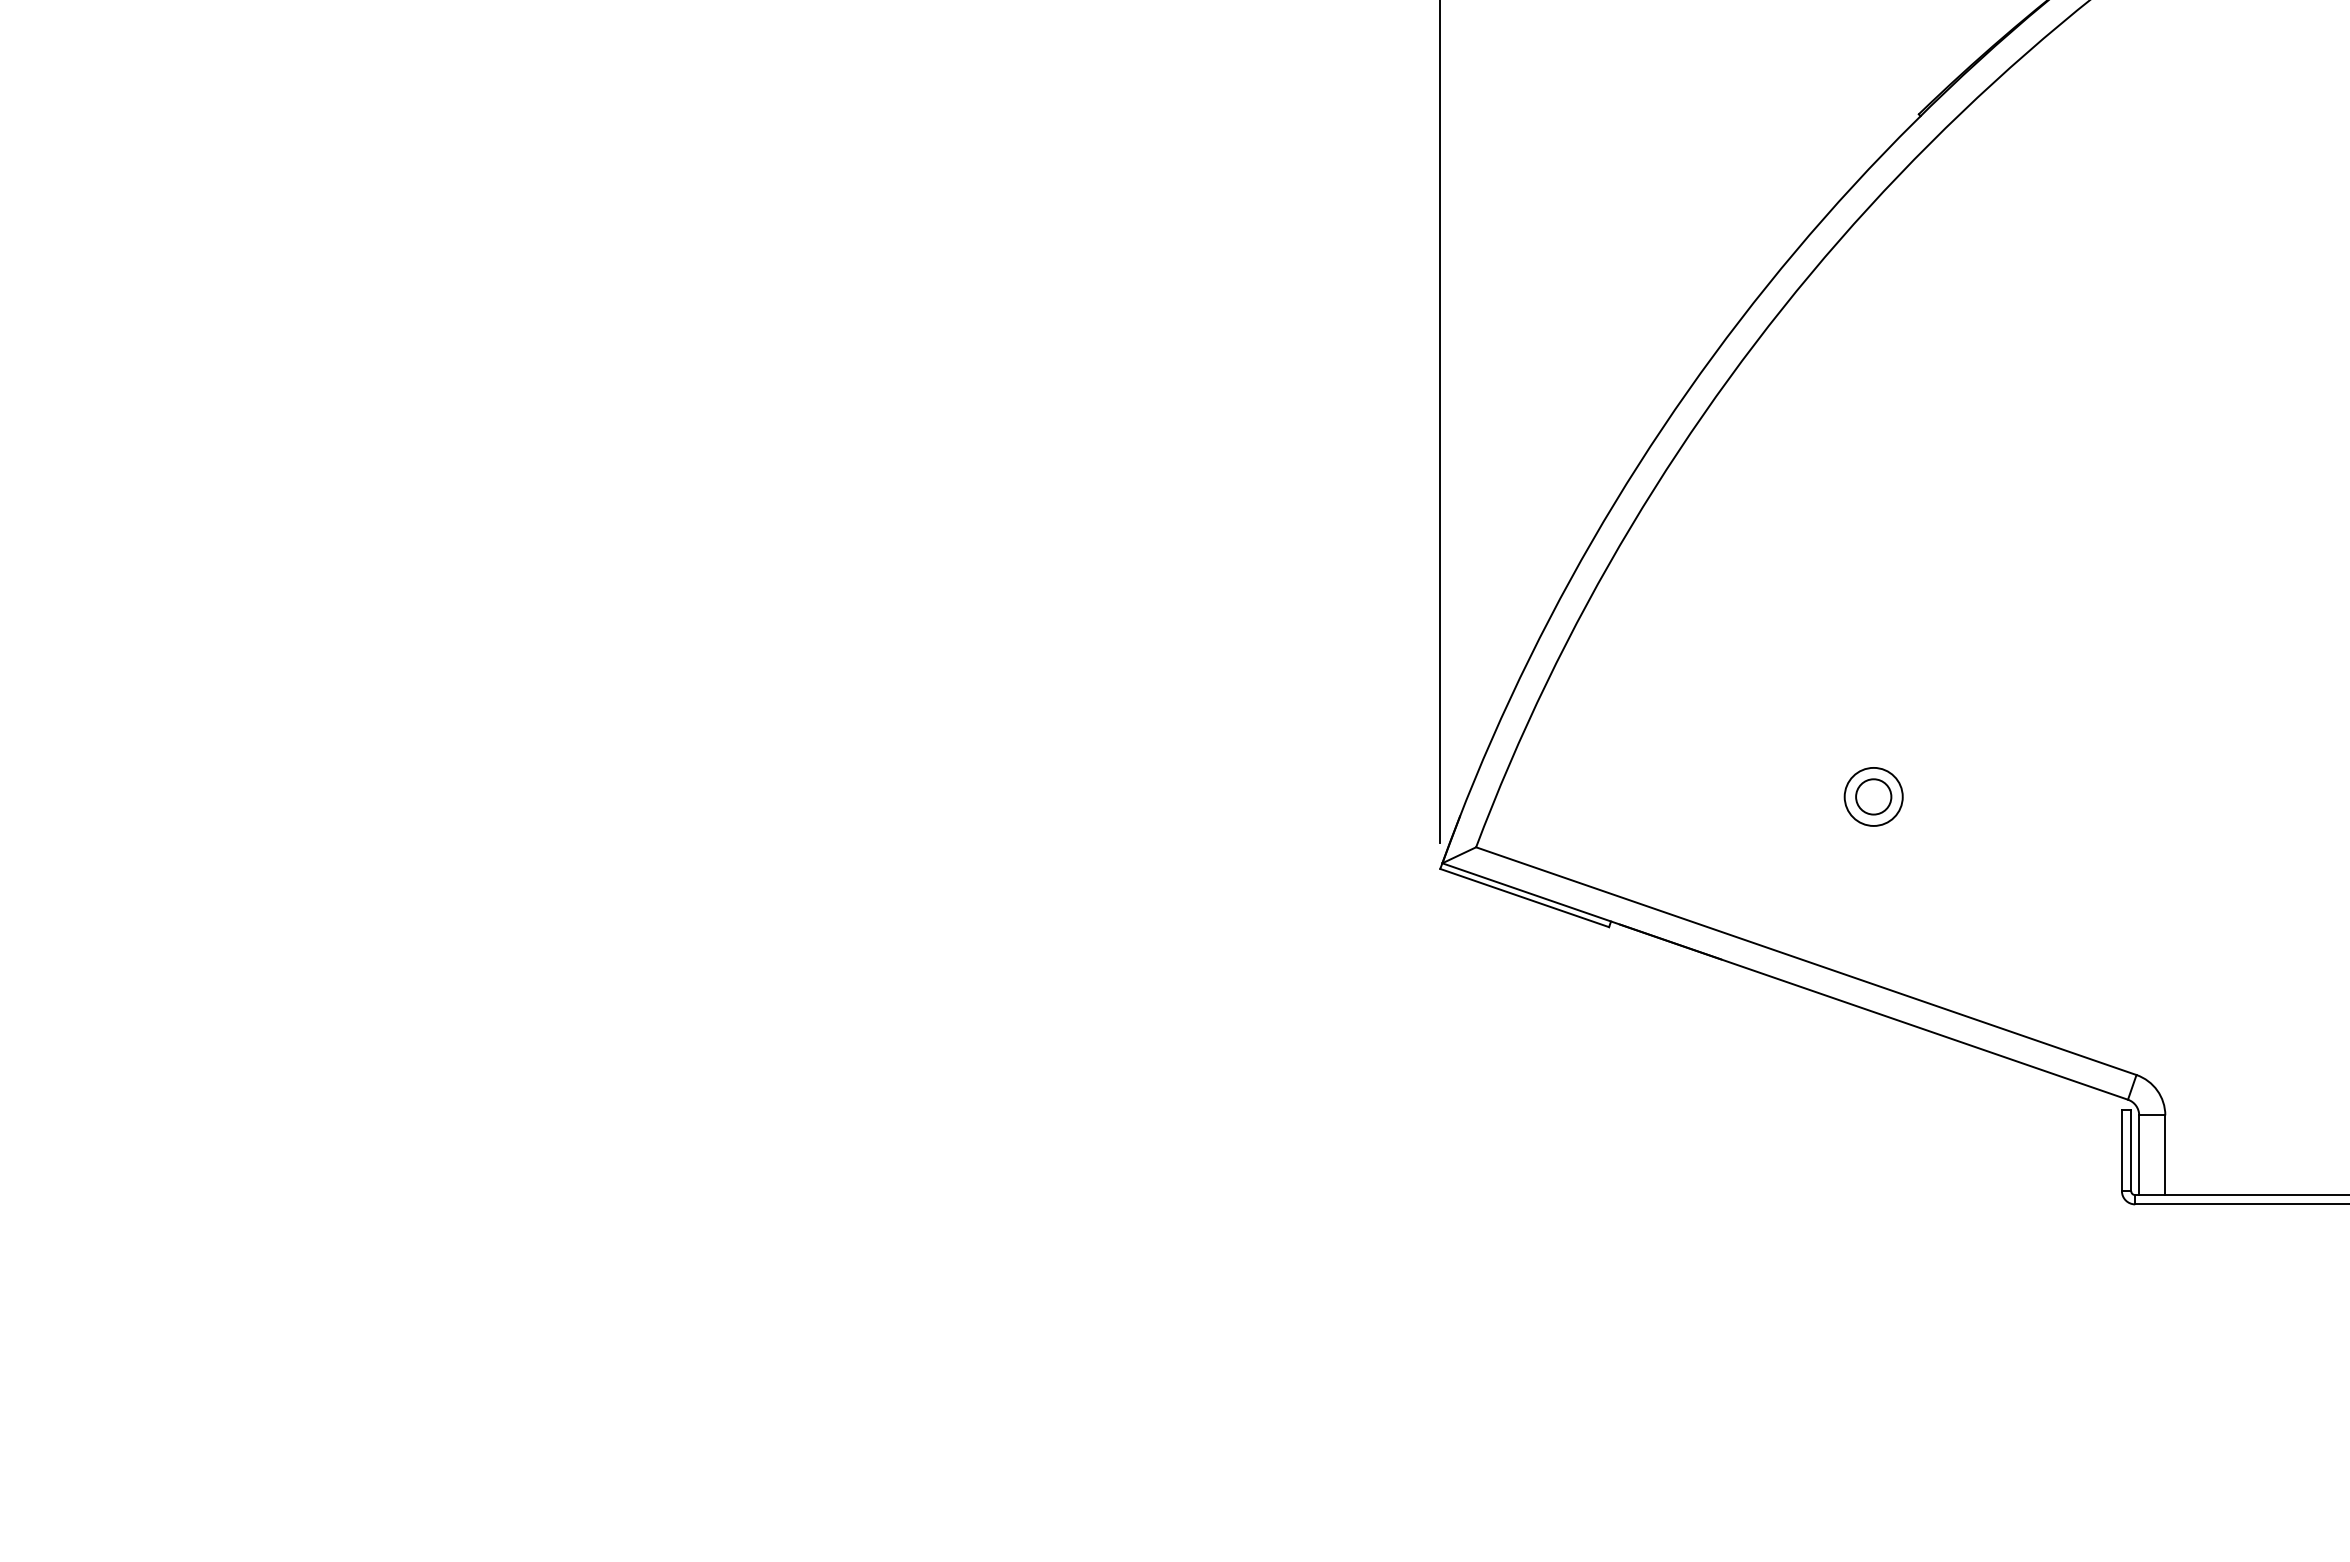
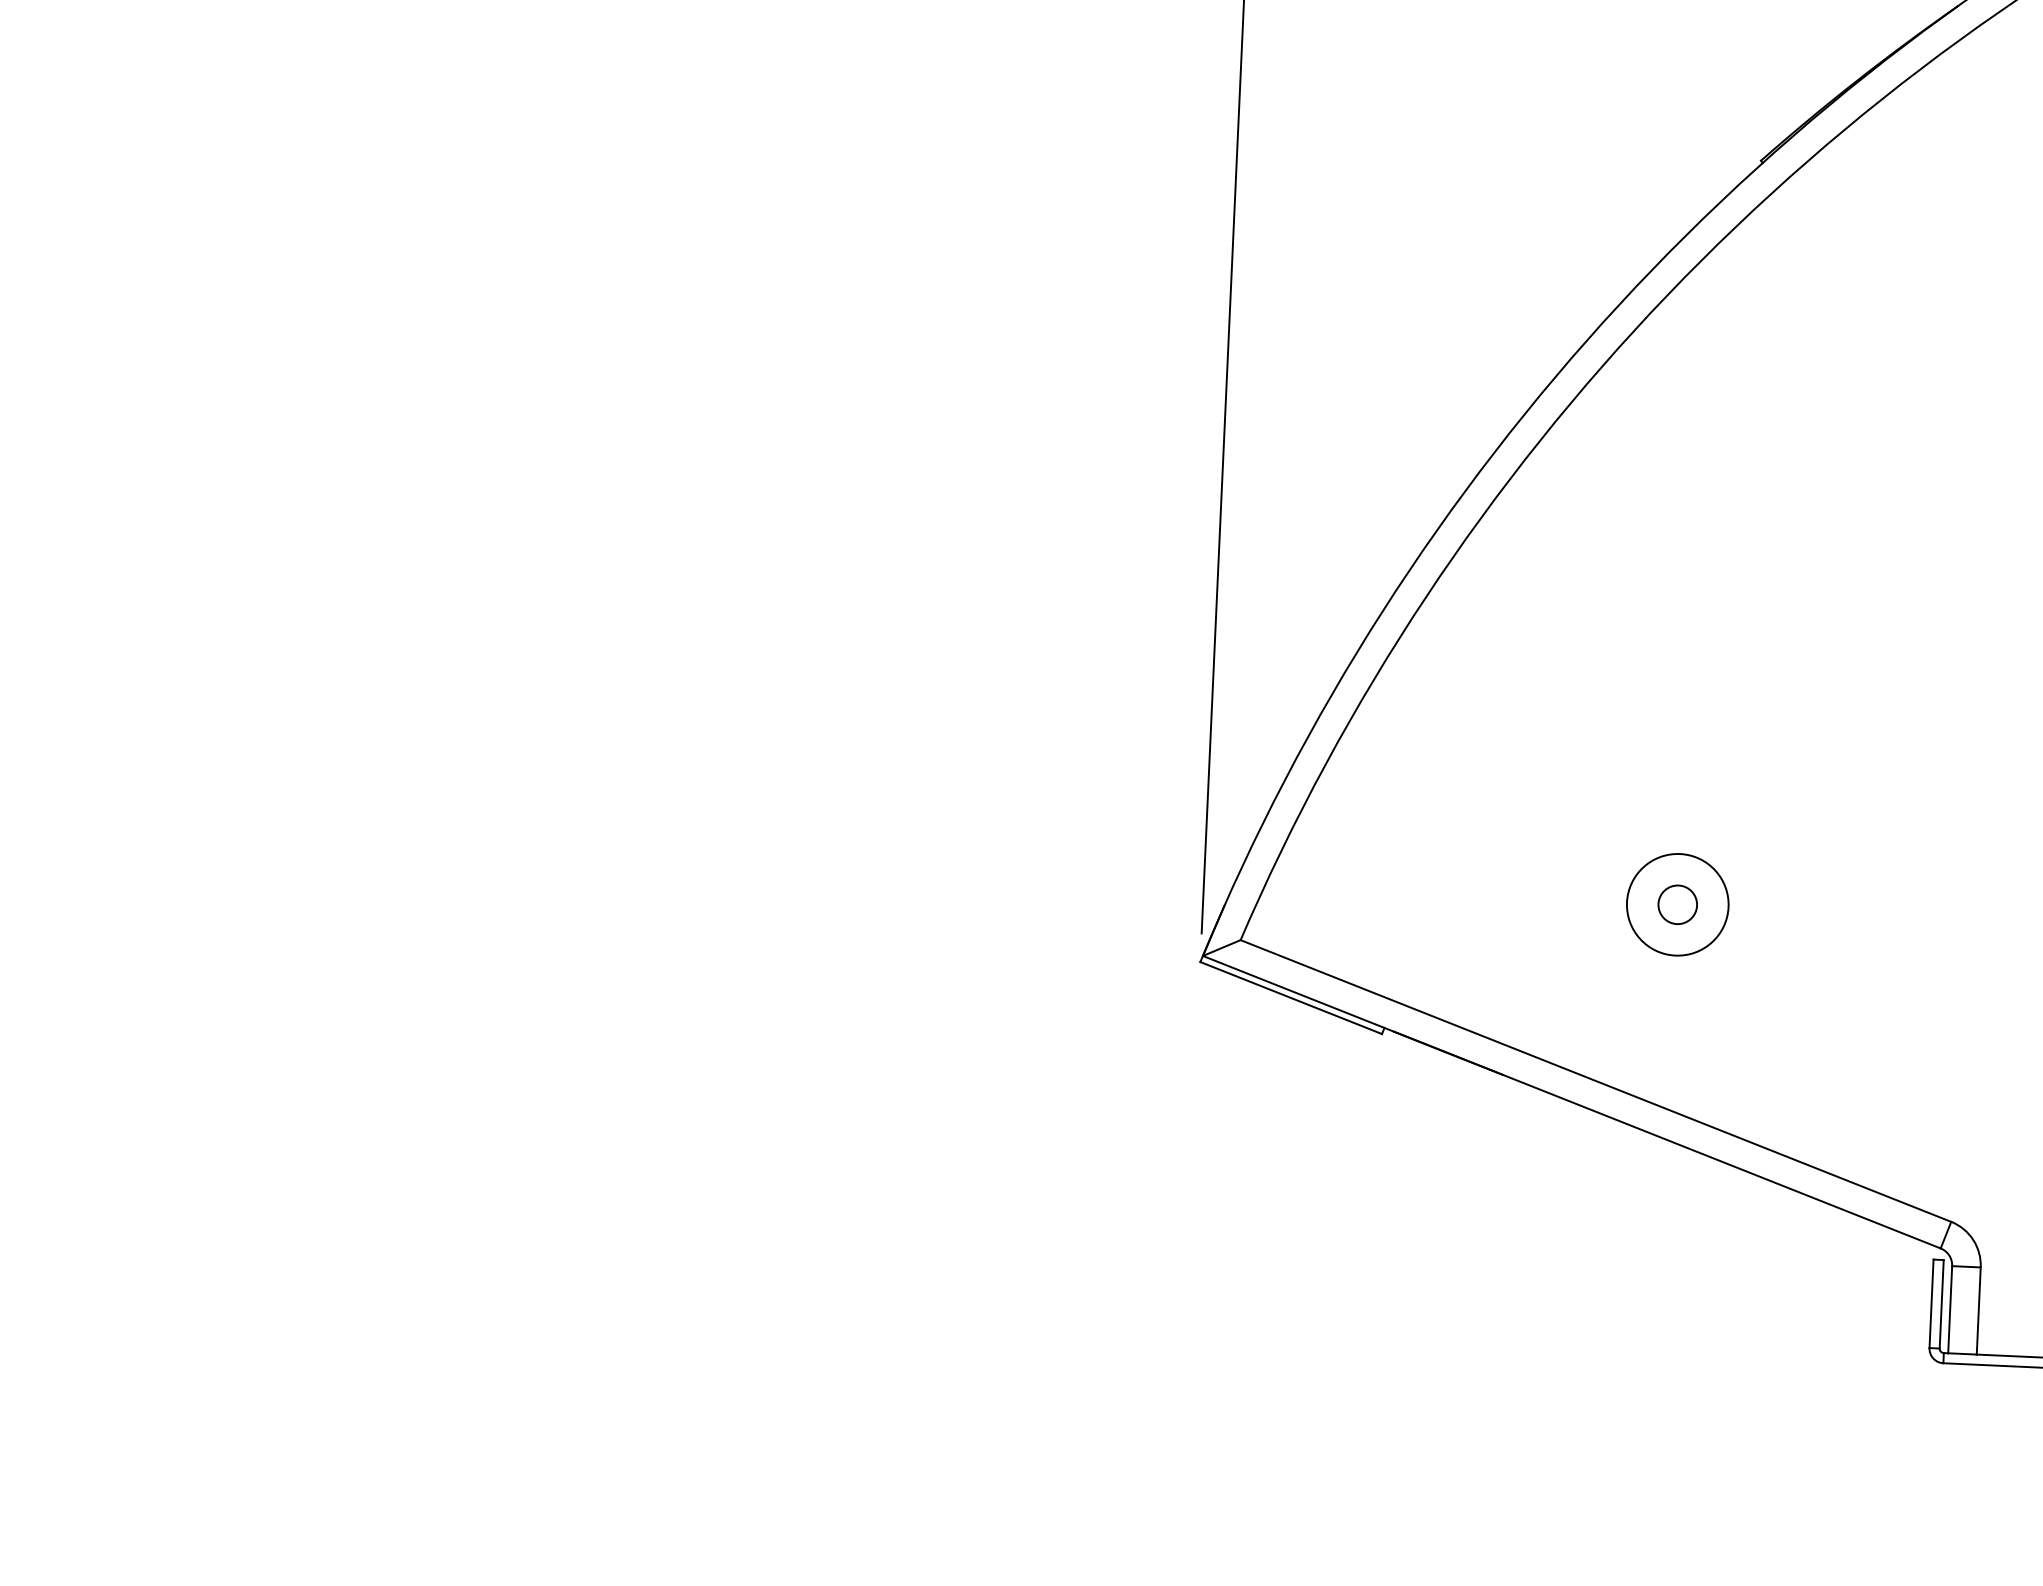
circle: (1873, 796) -> (1677, 904), size x1.6

